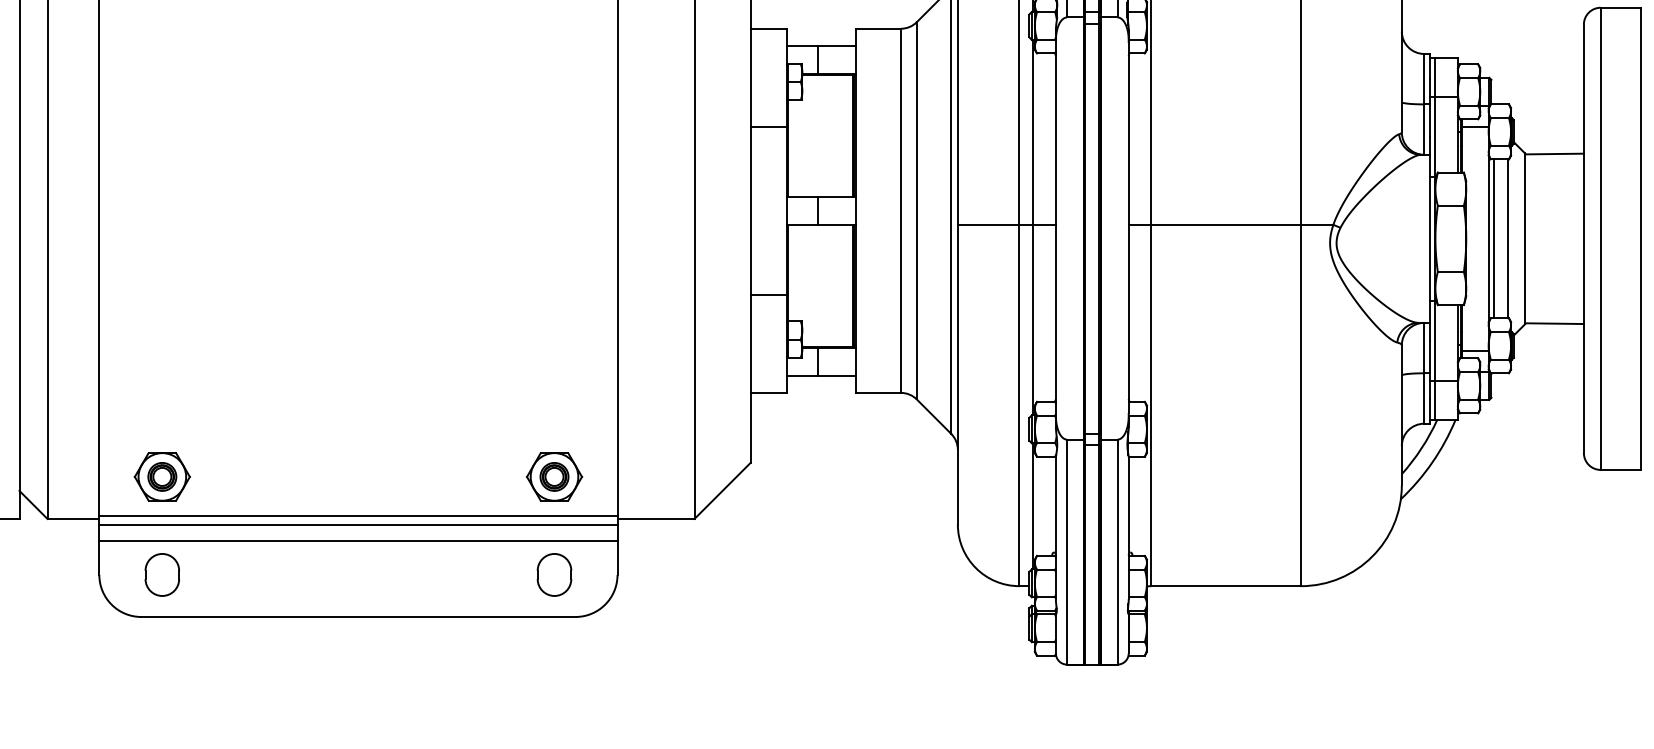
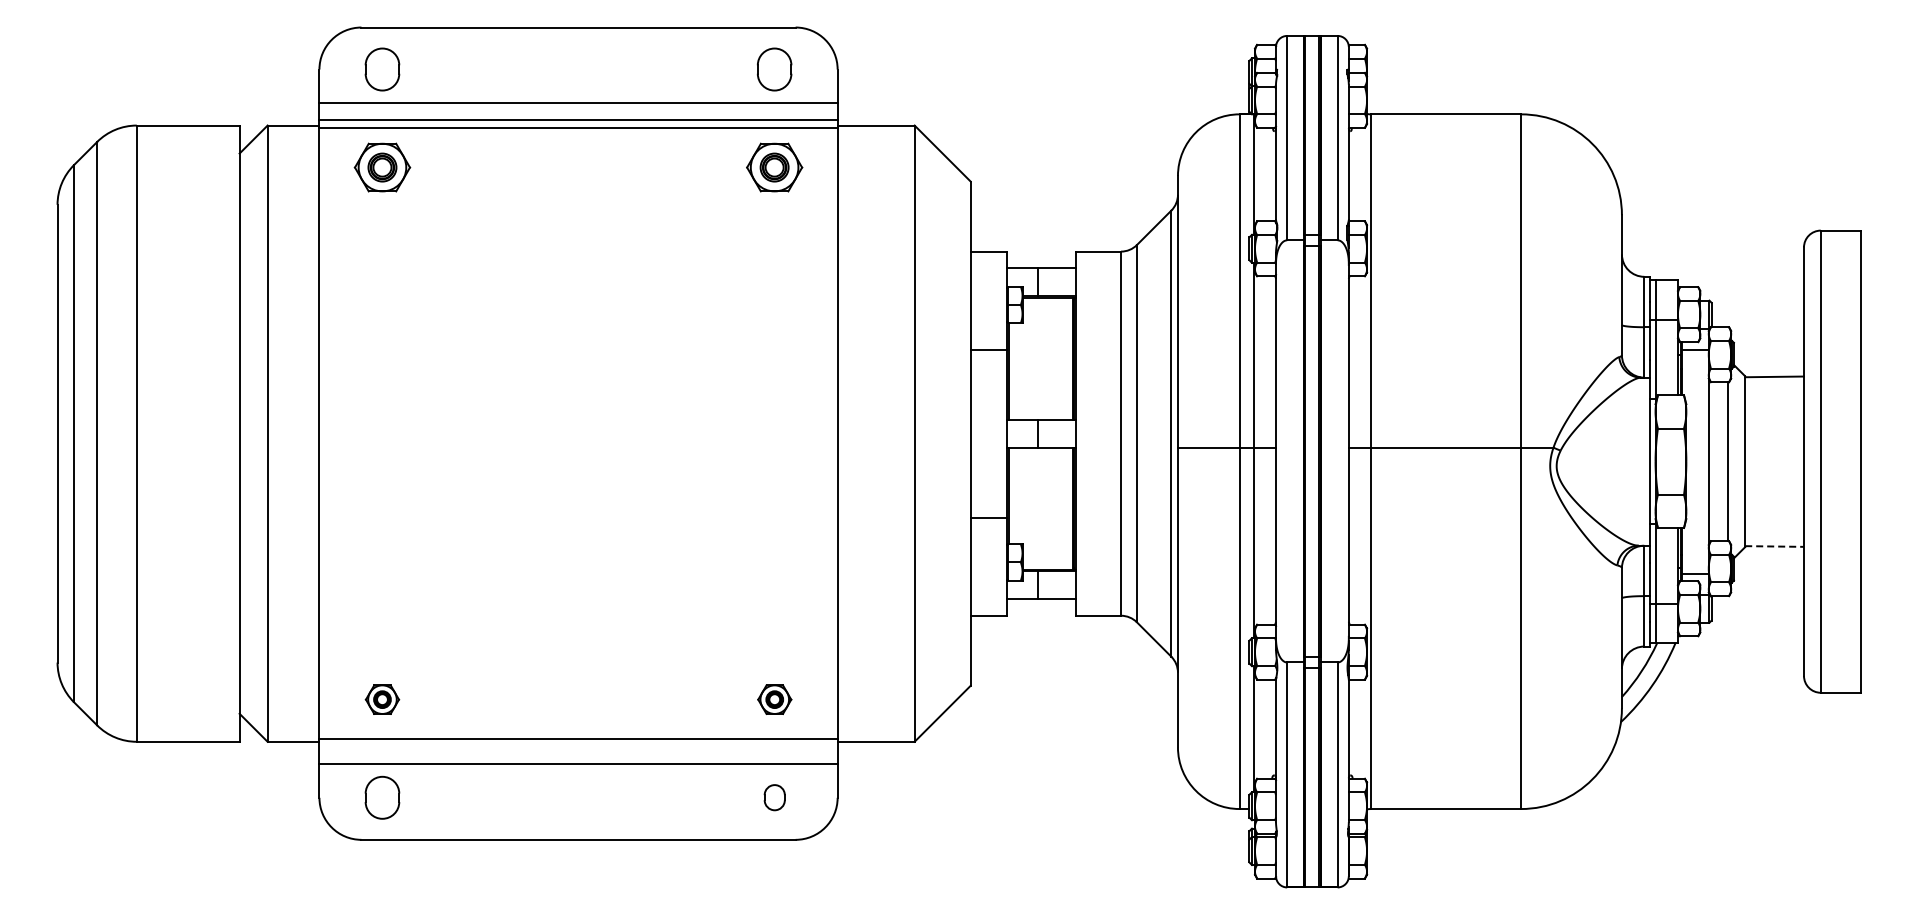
line: (1494, 238) -> (1714, 461), removed
line: (1555, 323) -> (1775, 546), solid -> dashed
part: (162, 476) -> (382, 699), size x0.6
part: (554, 476) -> (774, 699), size x0.6
line: (358, 524) -> (578, 747), removed
part: (554, 574) -> (774, 797), size x0.6

